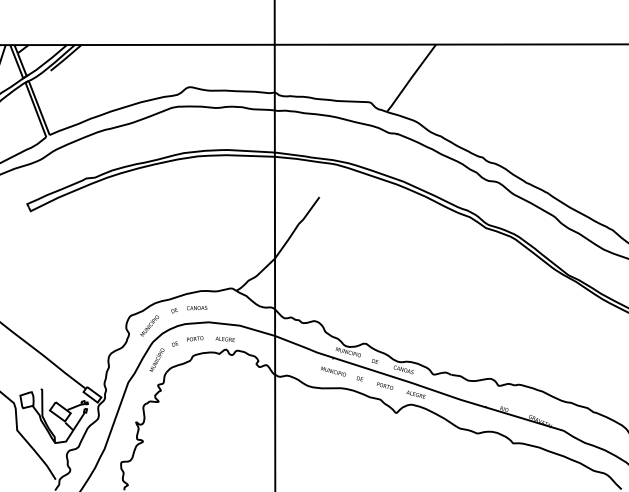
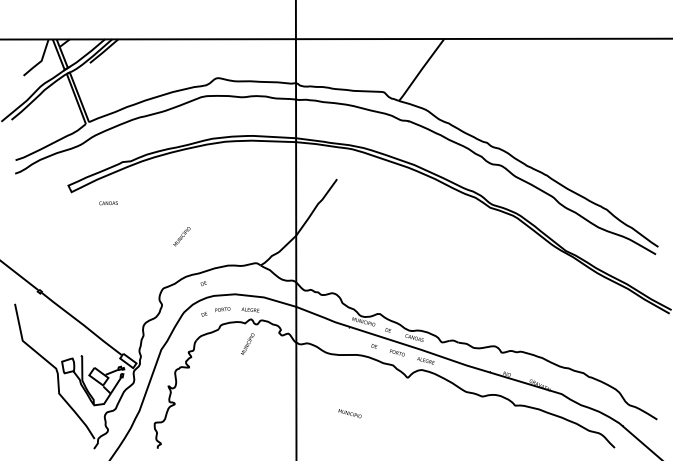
text: (197, 308) -> (108, 203), moved
text: (149, 325) -> (181, 236), moved
text: (156, 359) -> (247, 343), moved
text: (332, 371) -> (349, 413), moved

